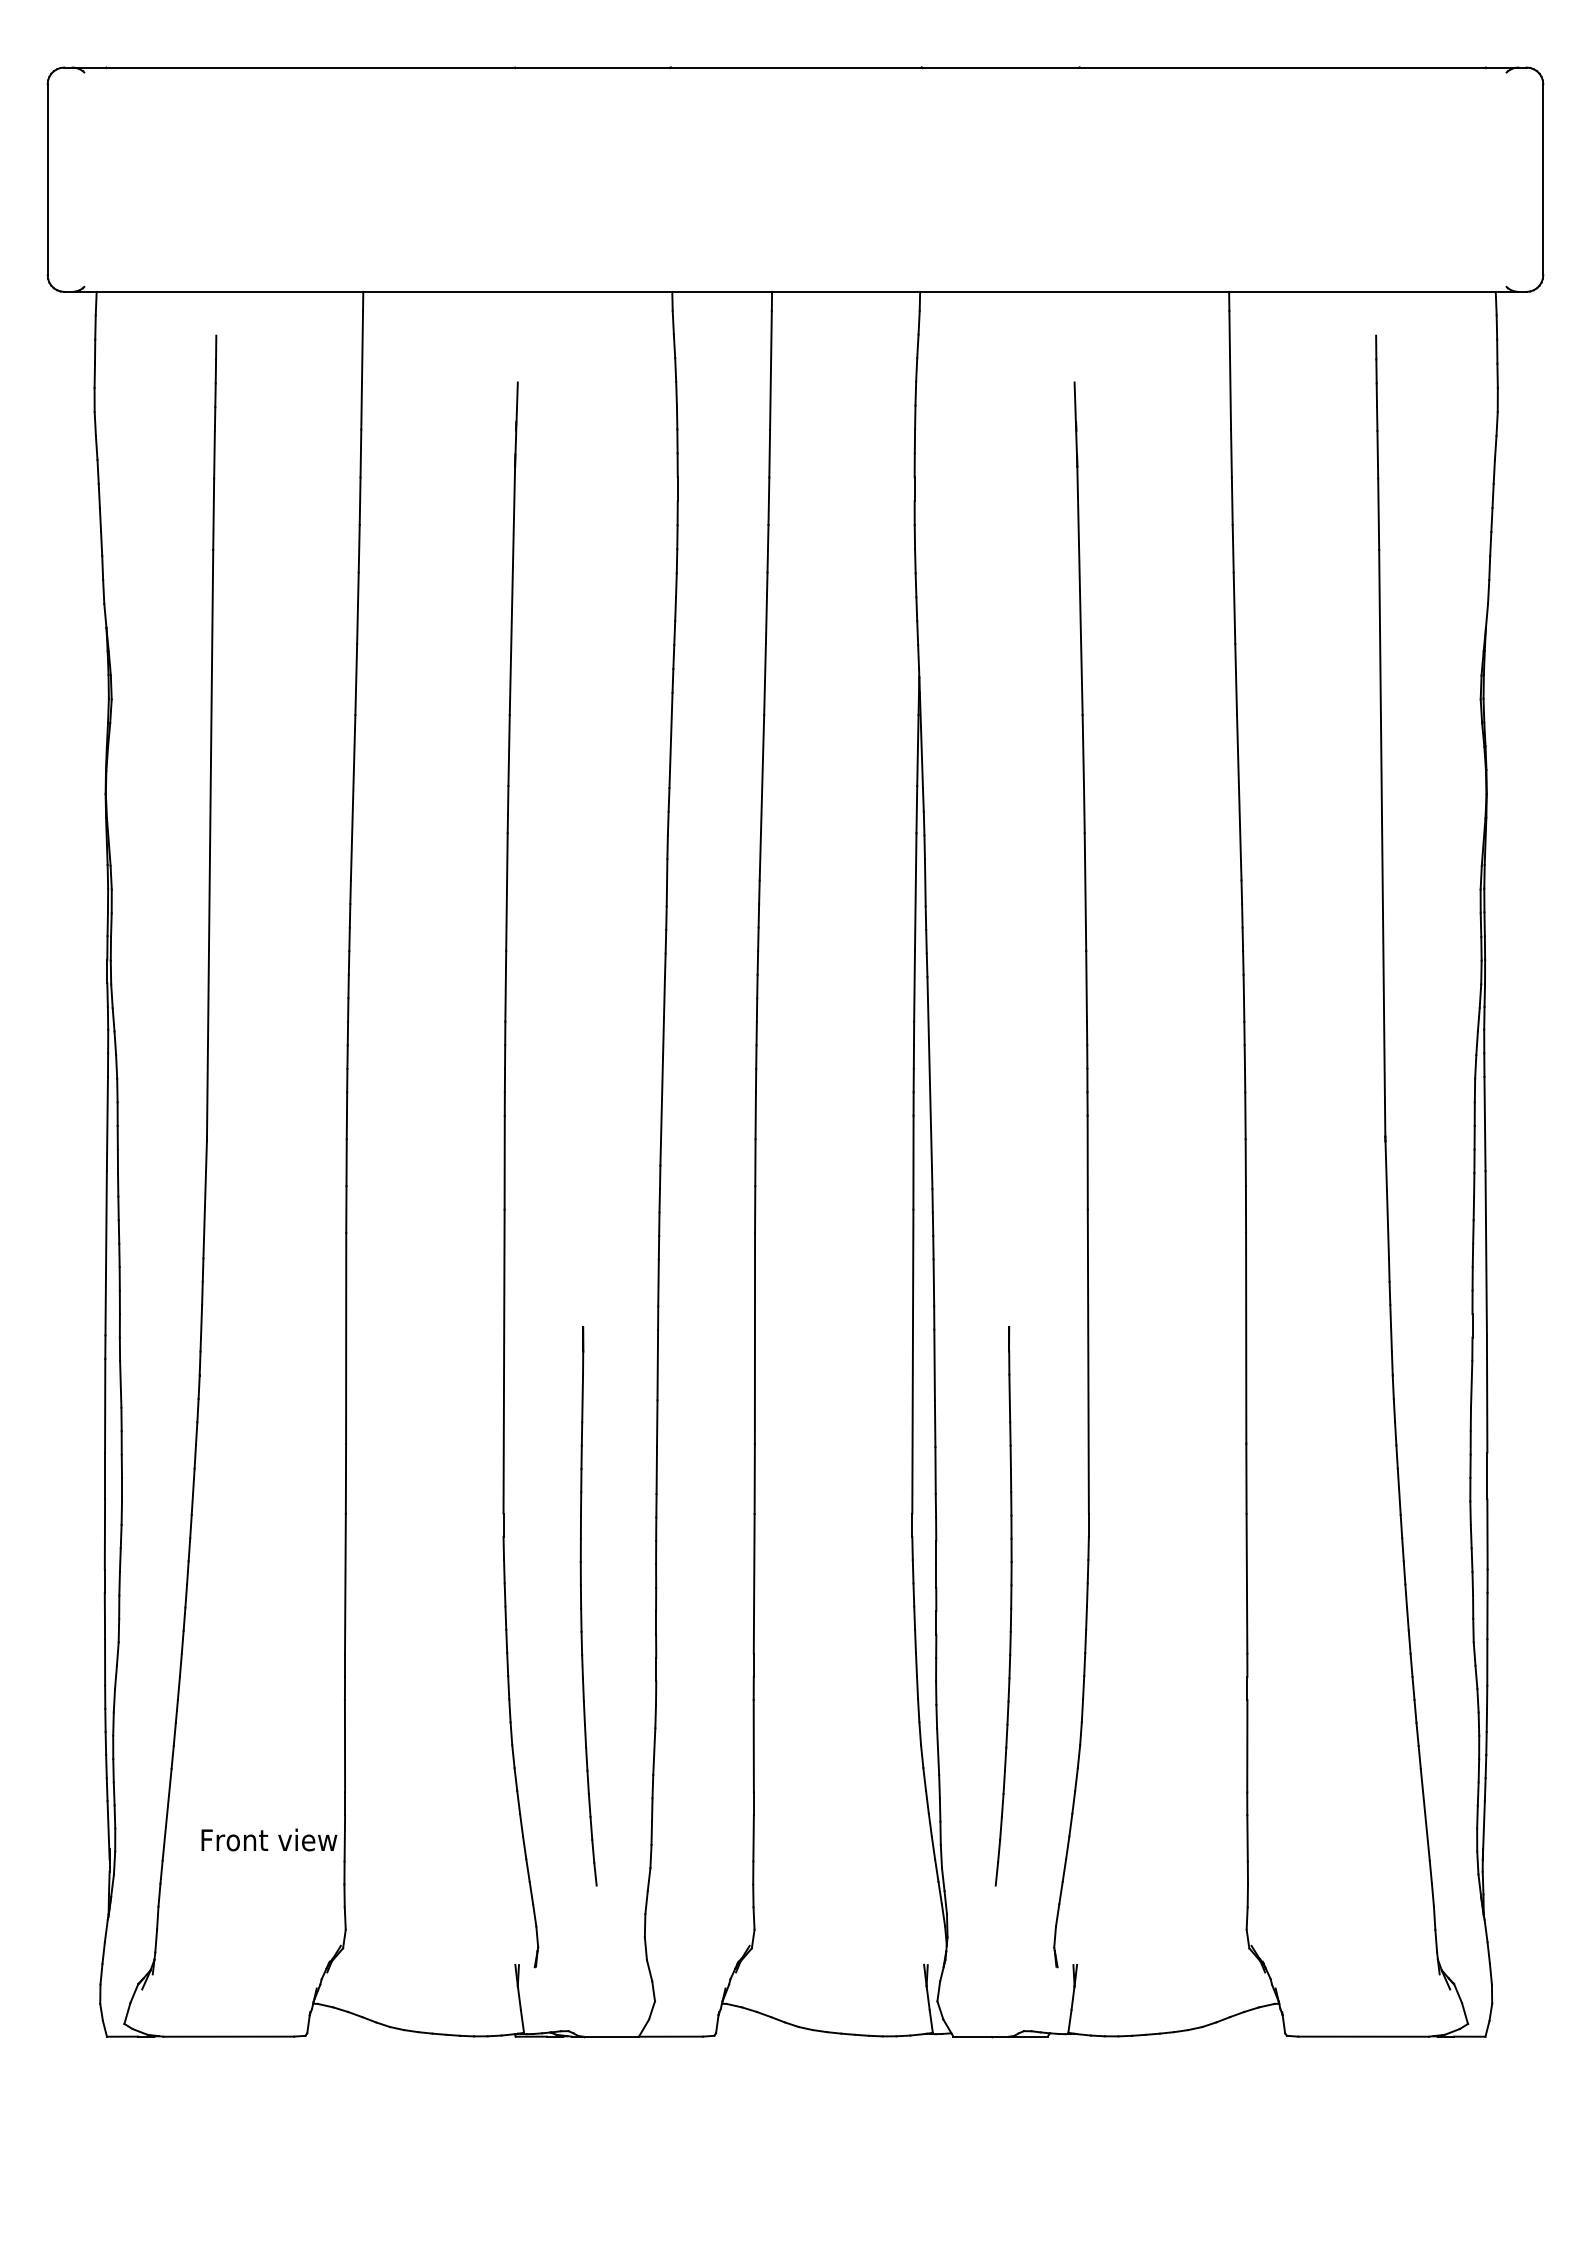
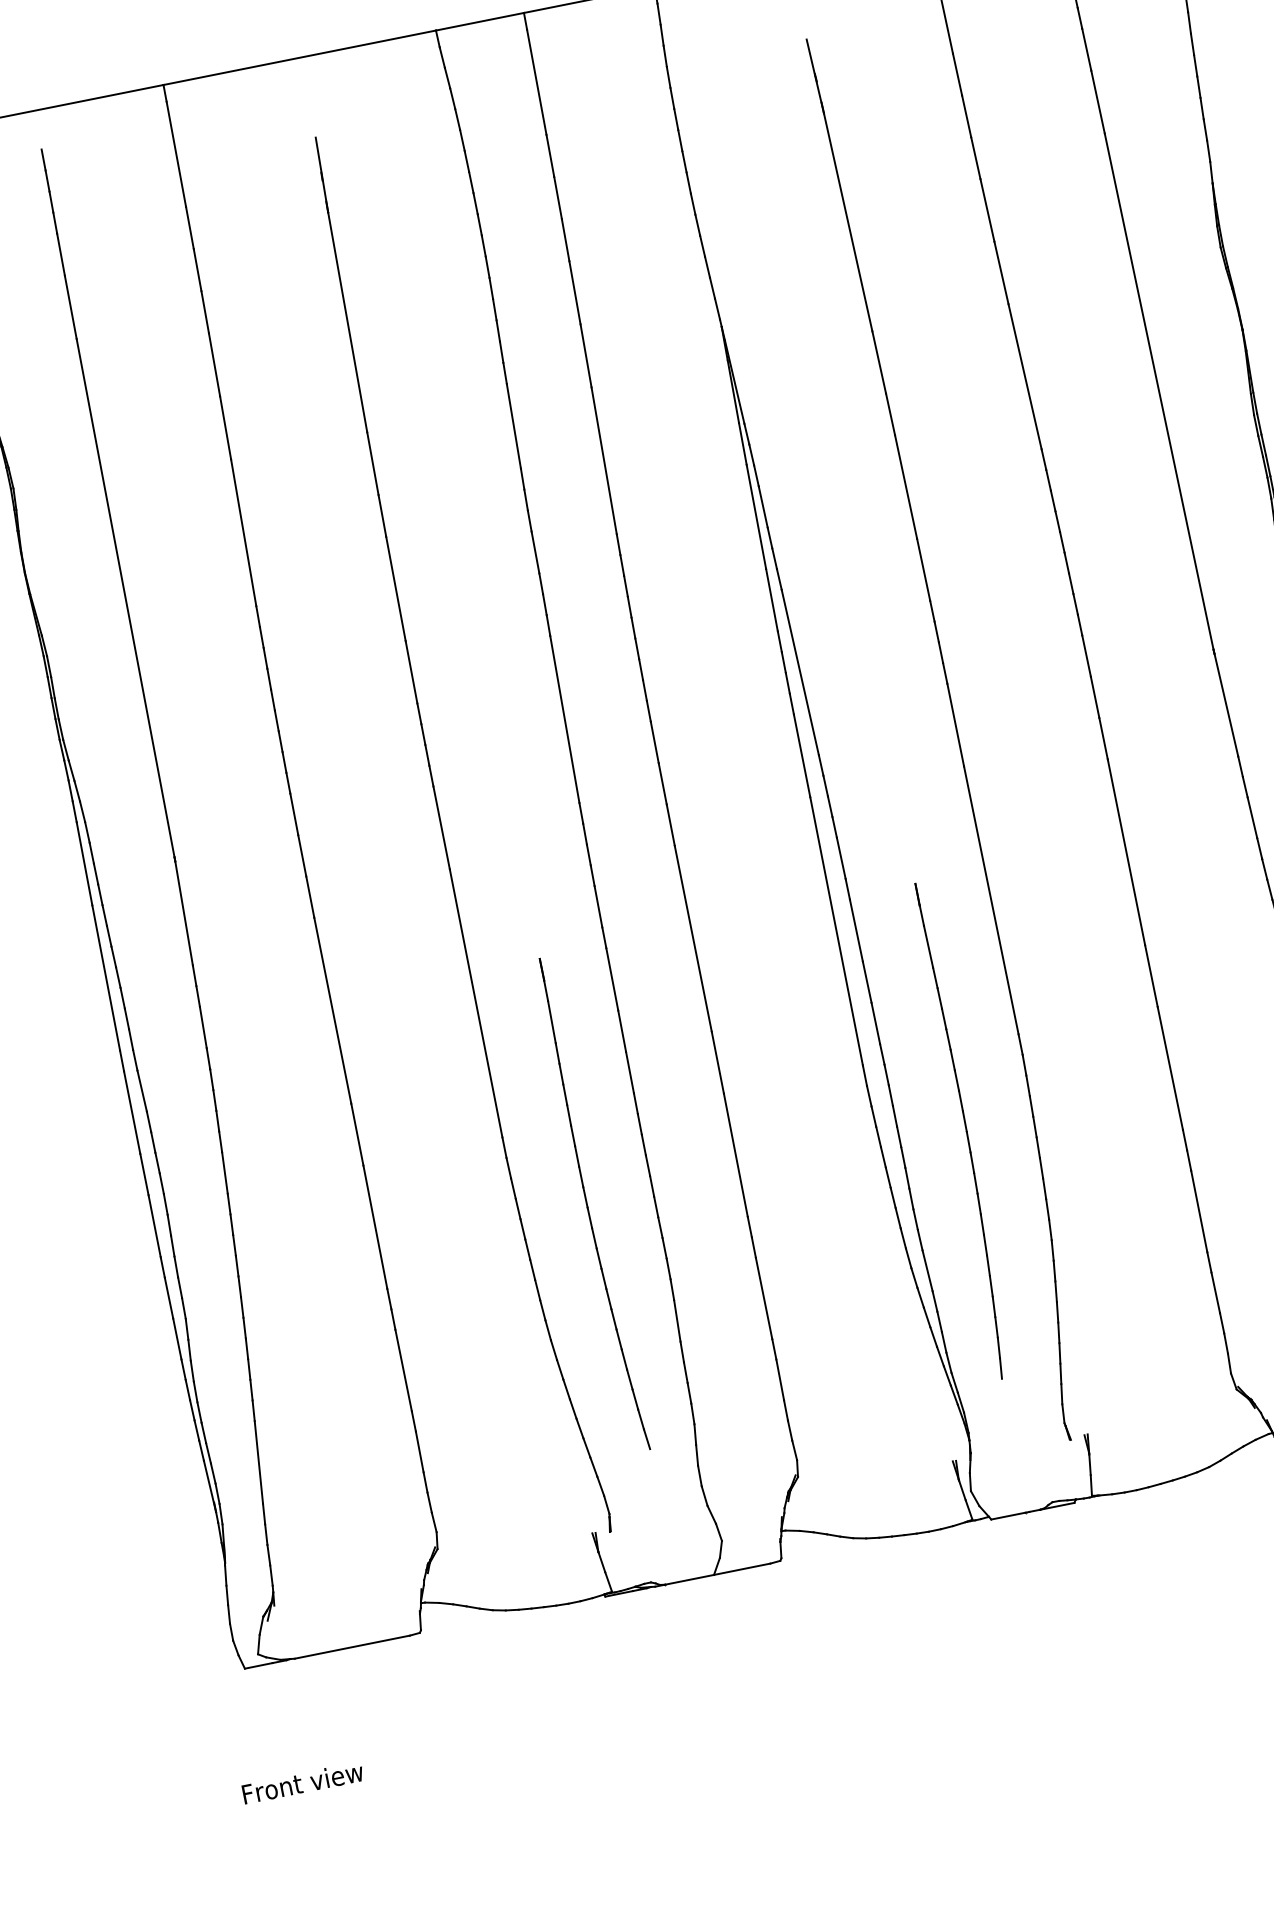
text: (269, 1839) -> (303, 1782), moved

